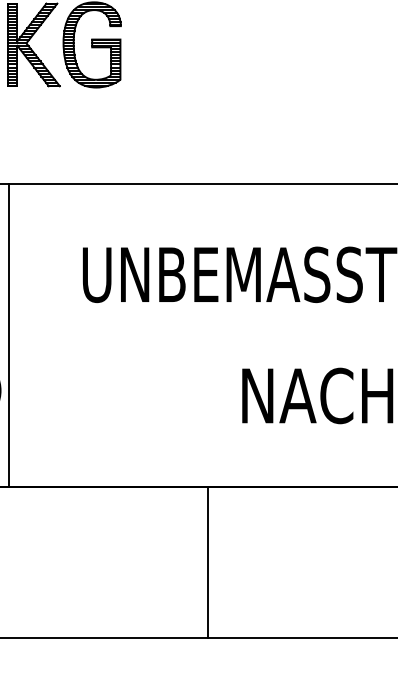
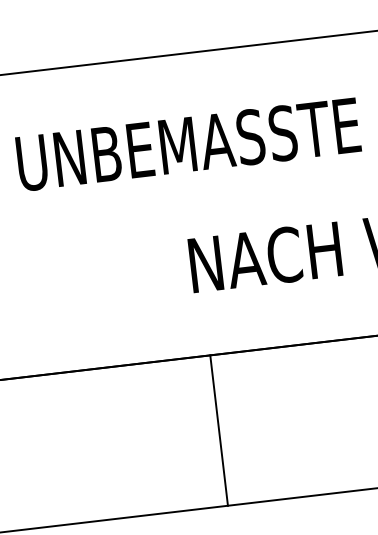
line: (208, 562) -> (219, 430), moved

